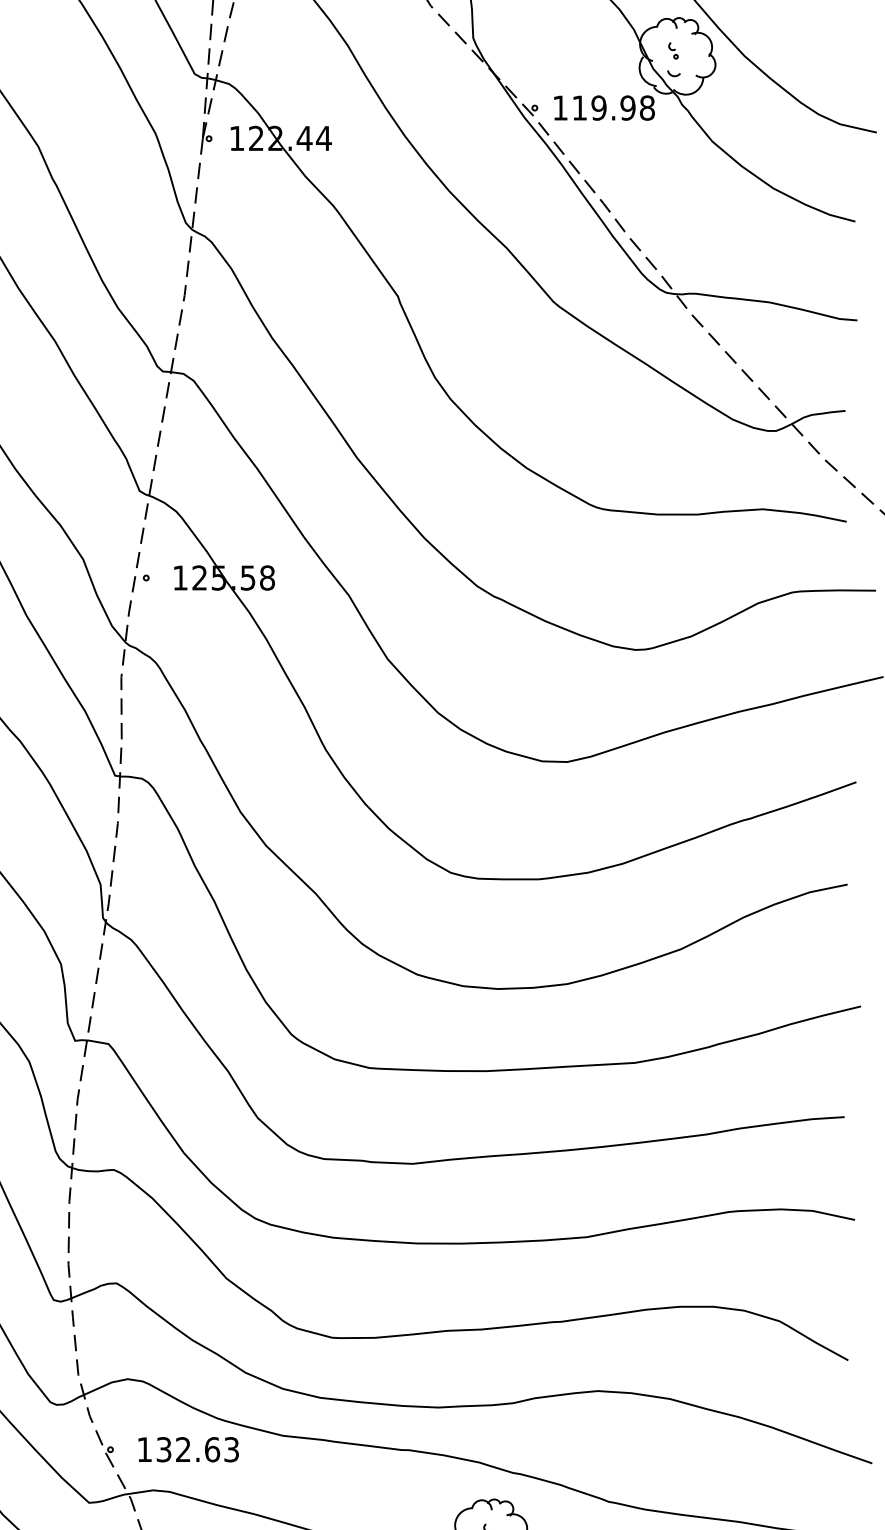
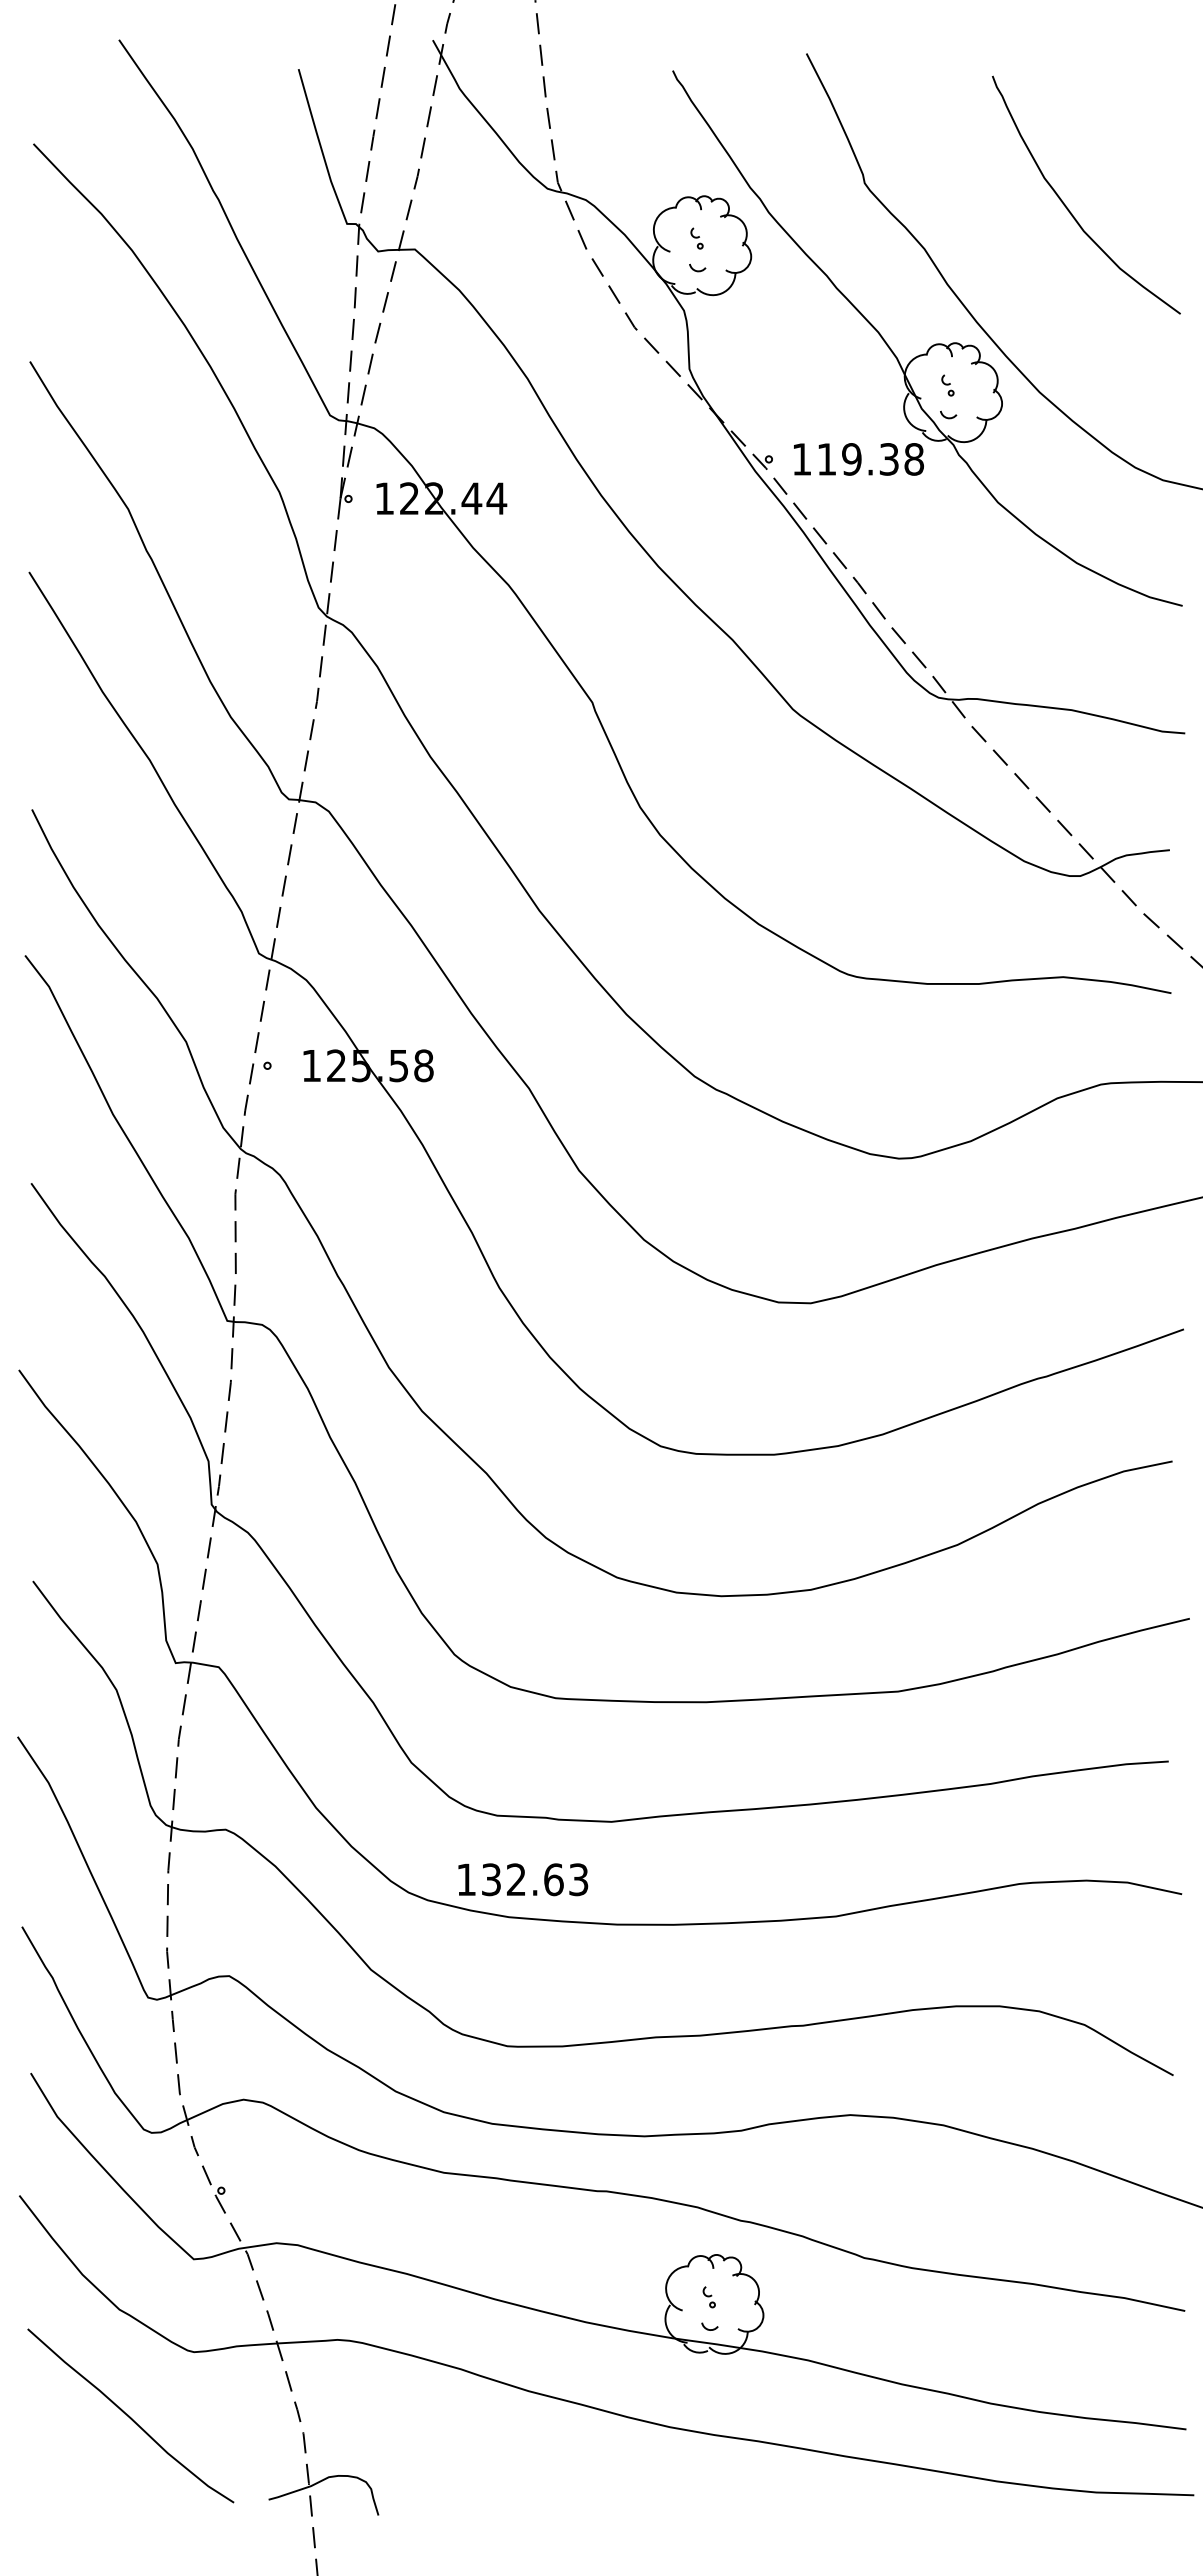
text: (627, 108) -> (888, 459), 119.98 -> 119.38
text: (188, 1449) -> (523, 1879), moved

